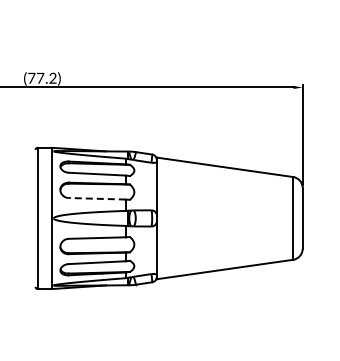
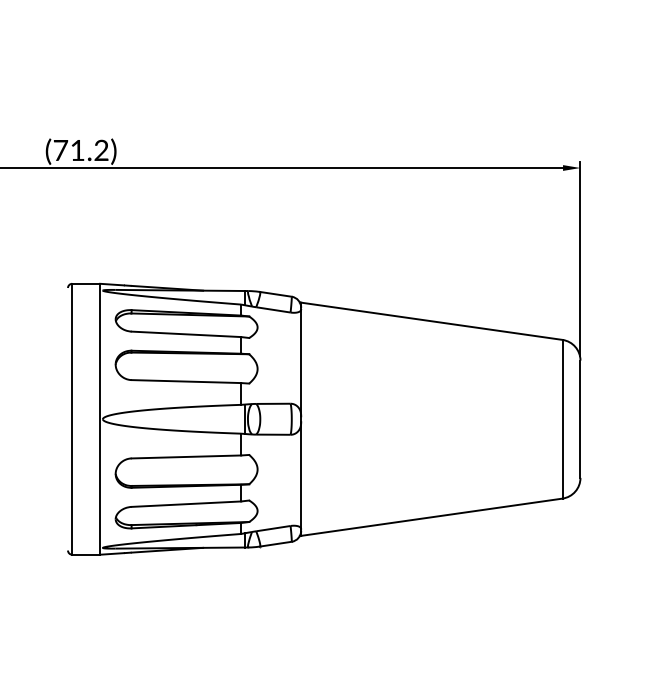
text: (40, 77) -> (77, 148), (77.2) -> (71.2)
line: (97, 198) -> (186, 381), dashed -> solid

